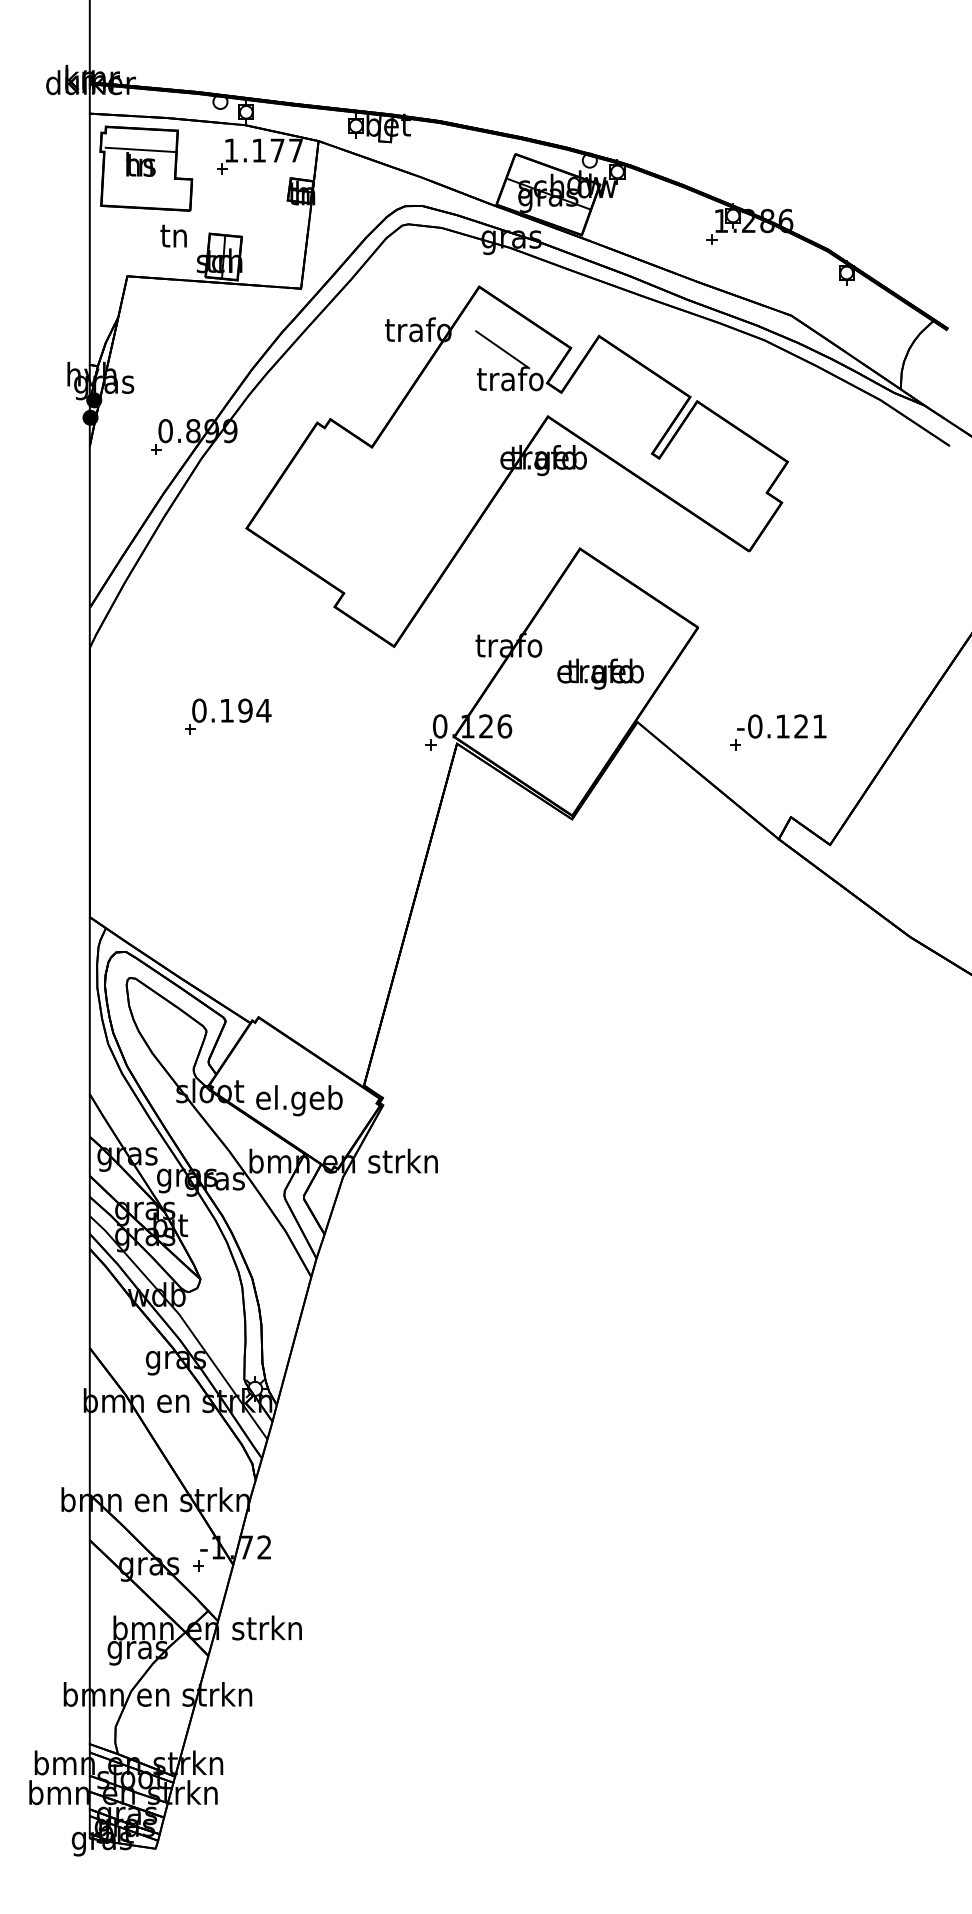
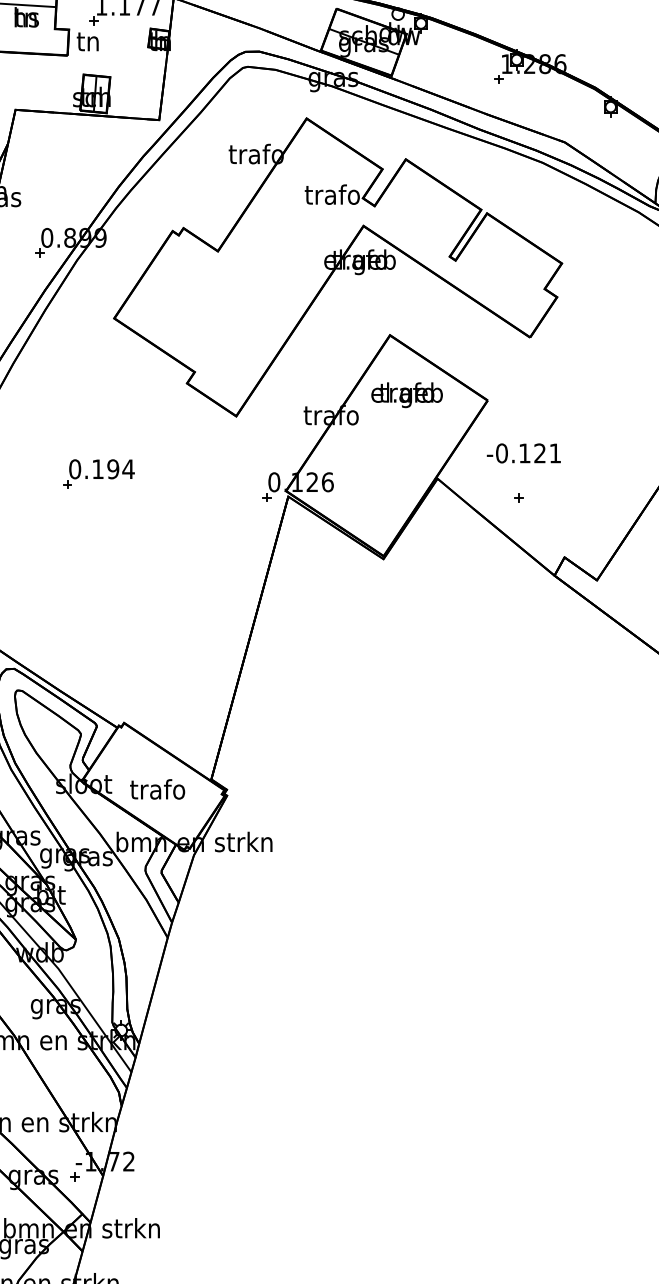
text: (173, 235) -> (87, 41), moved
line: (502, 349) -> (325, 170), removed
text: (600, 673) -> (407, 394), moved
text: (781, 726) -> (523, 453), moved
text: (299, 1100) -> (157, 791), el.geb -> trafo

